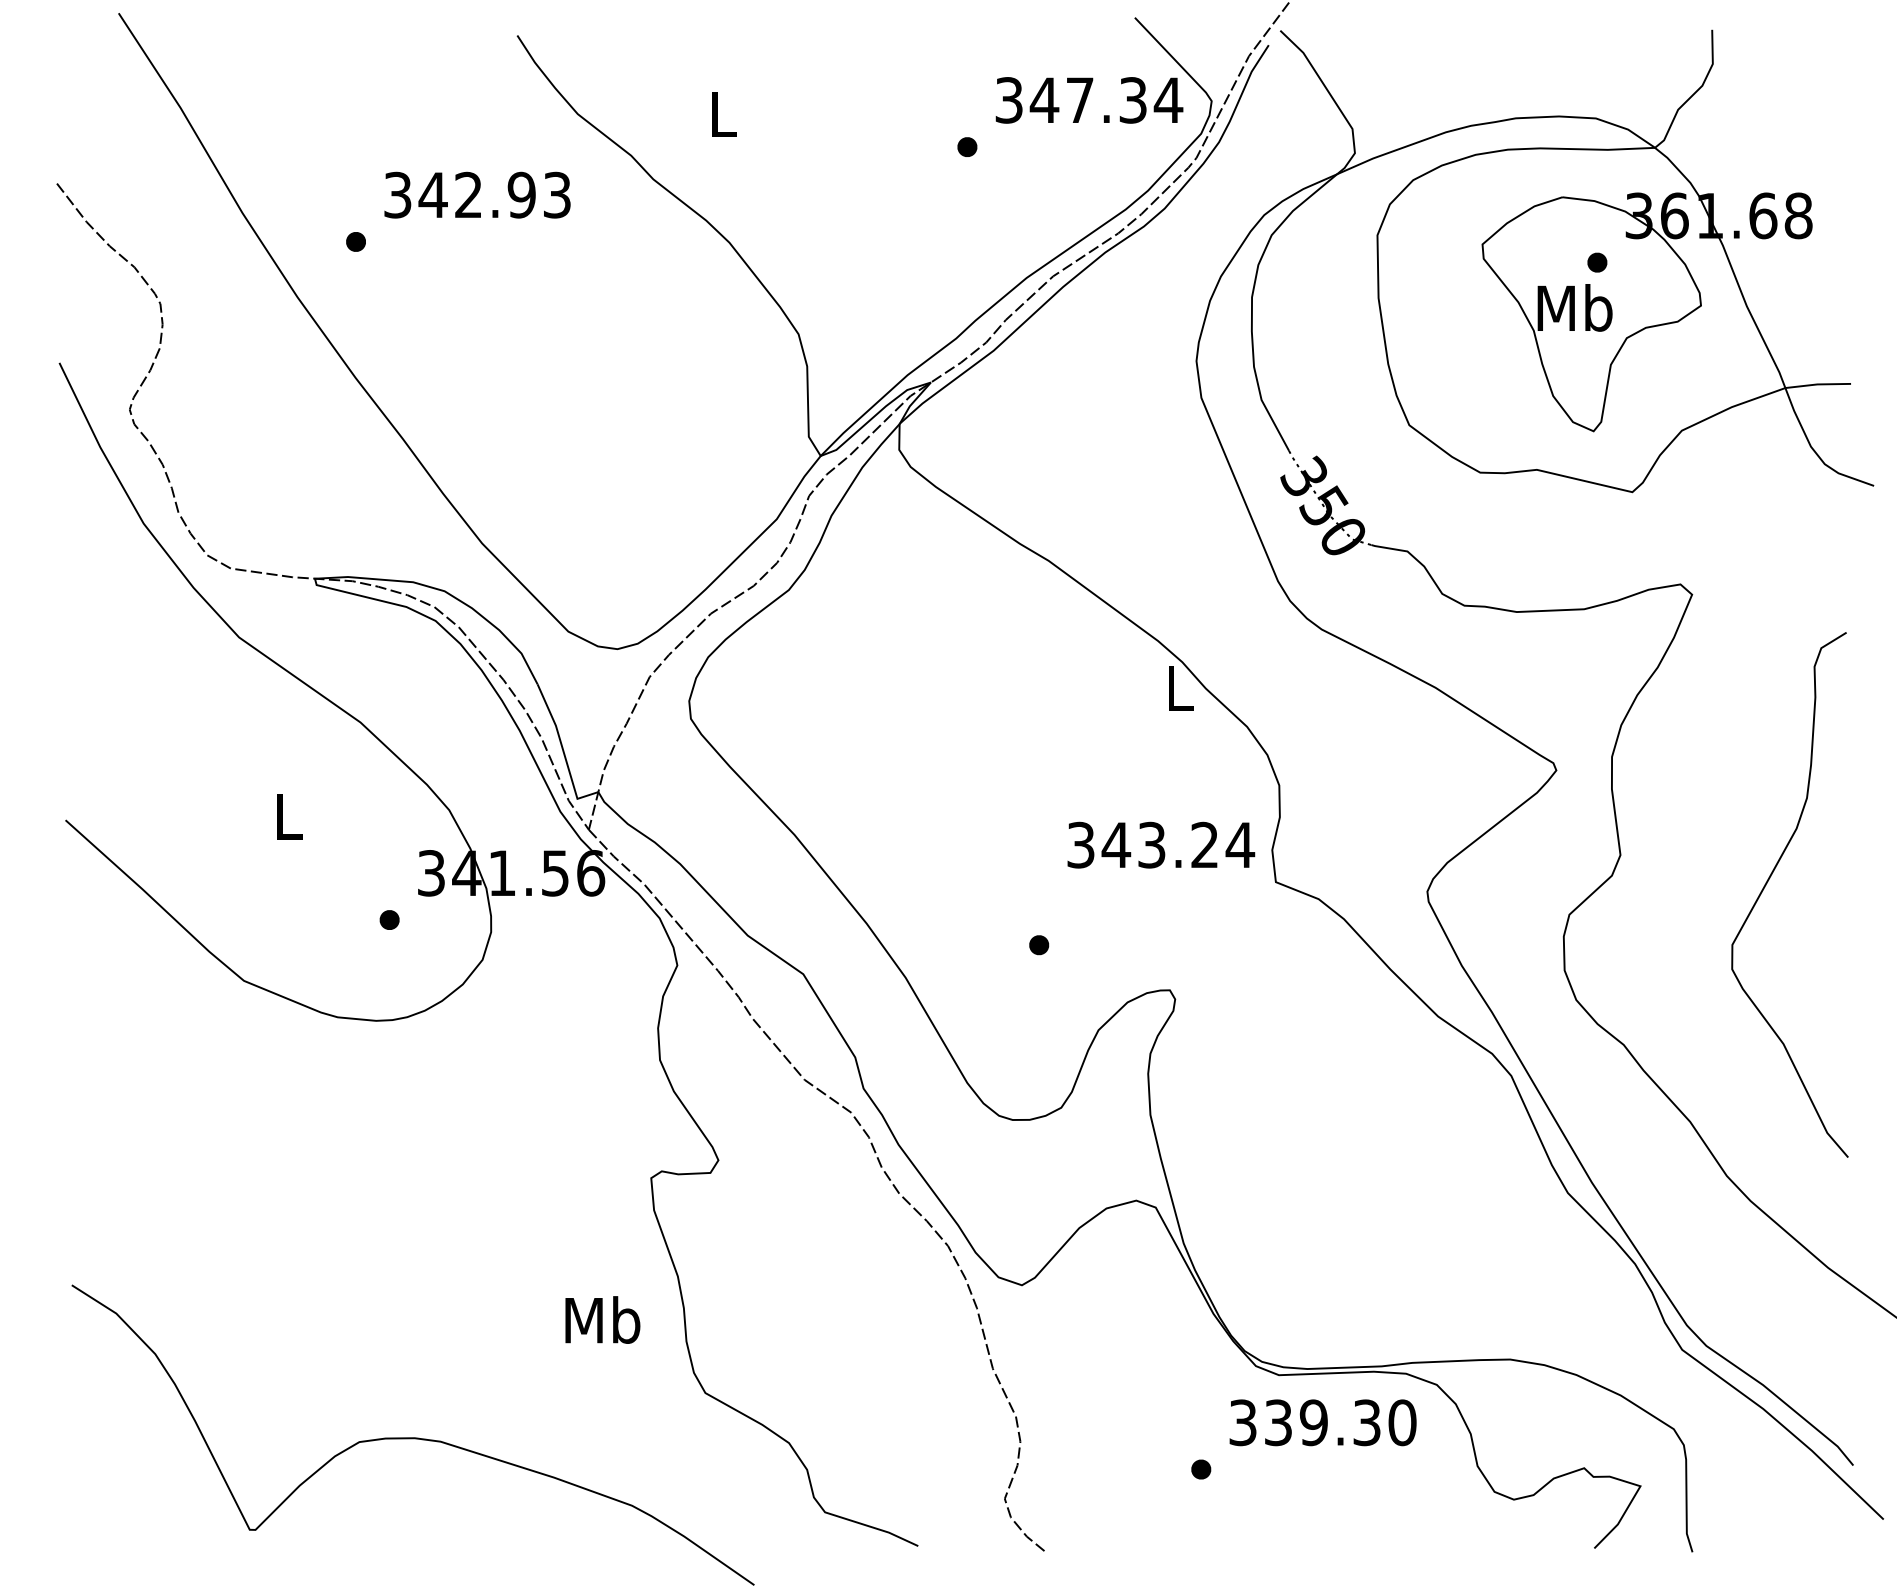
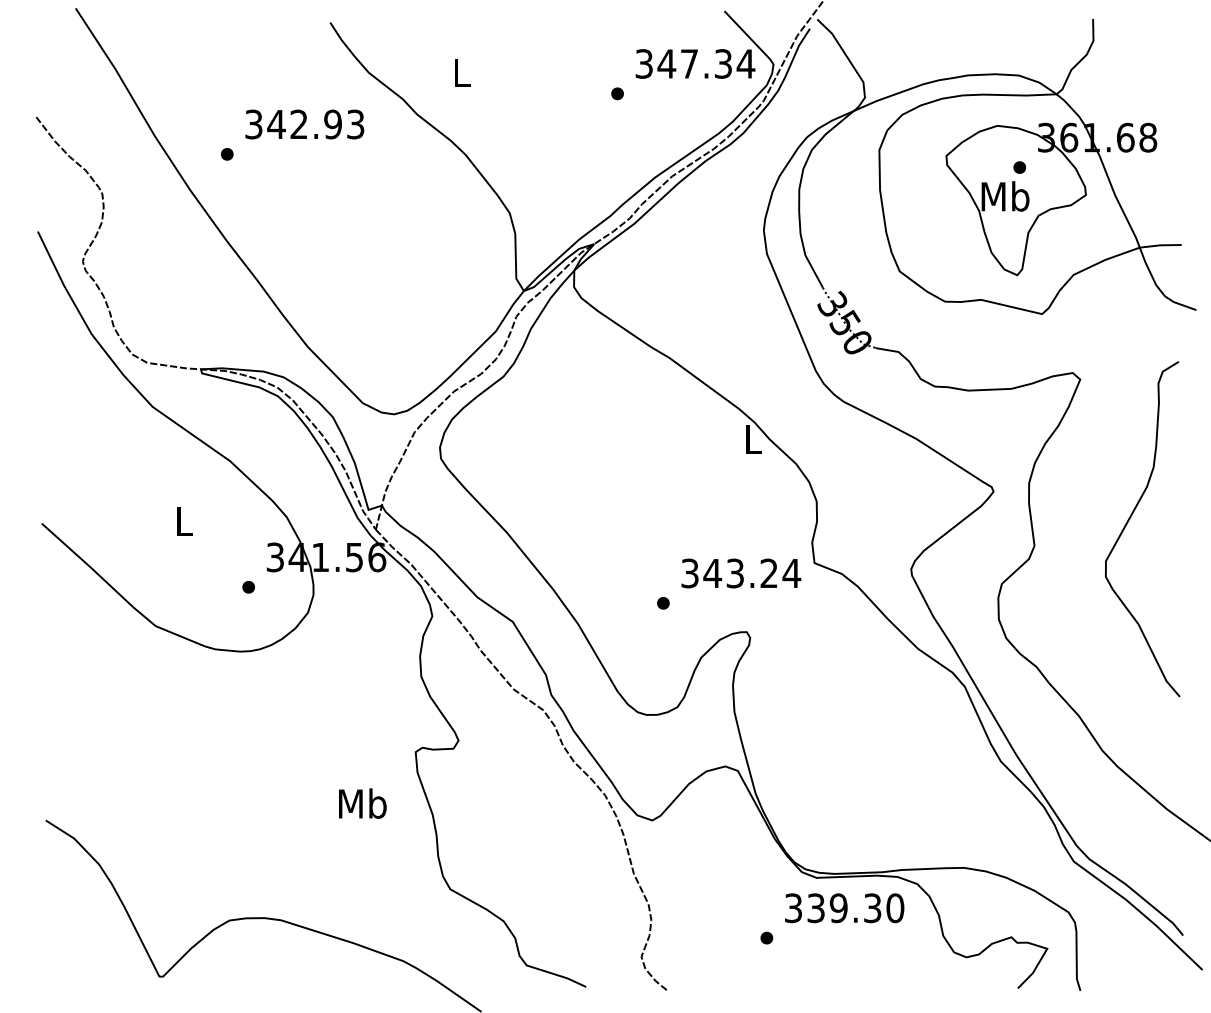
text: (1161, 845) -> (741, 573), moved
curve: (1770, 879) -> (1130, 519), moved
text: (602, 1319) -> (362, 803), moved

